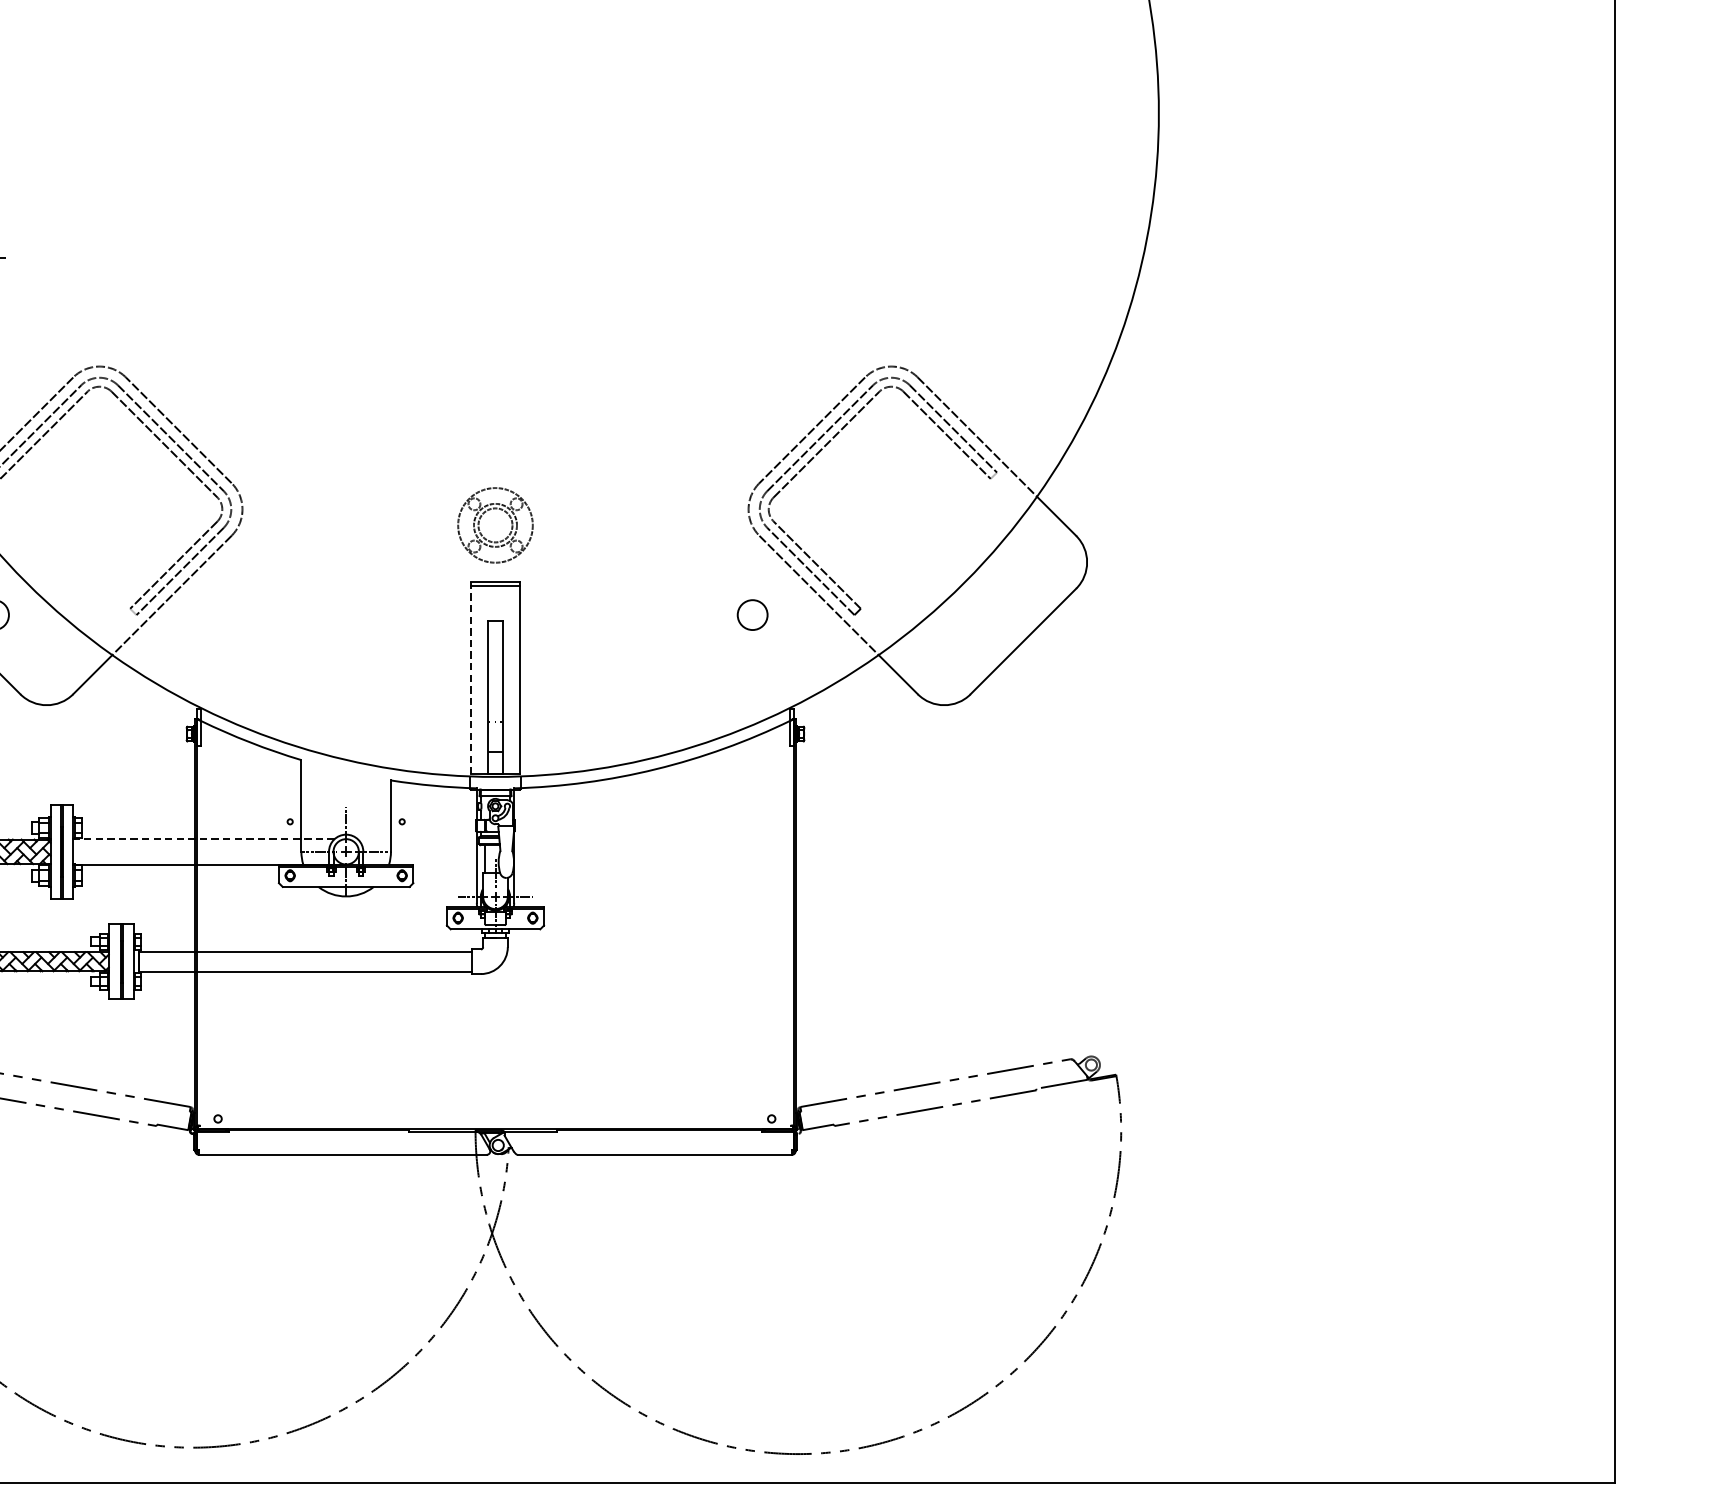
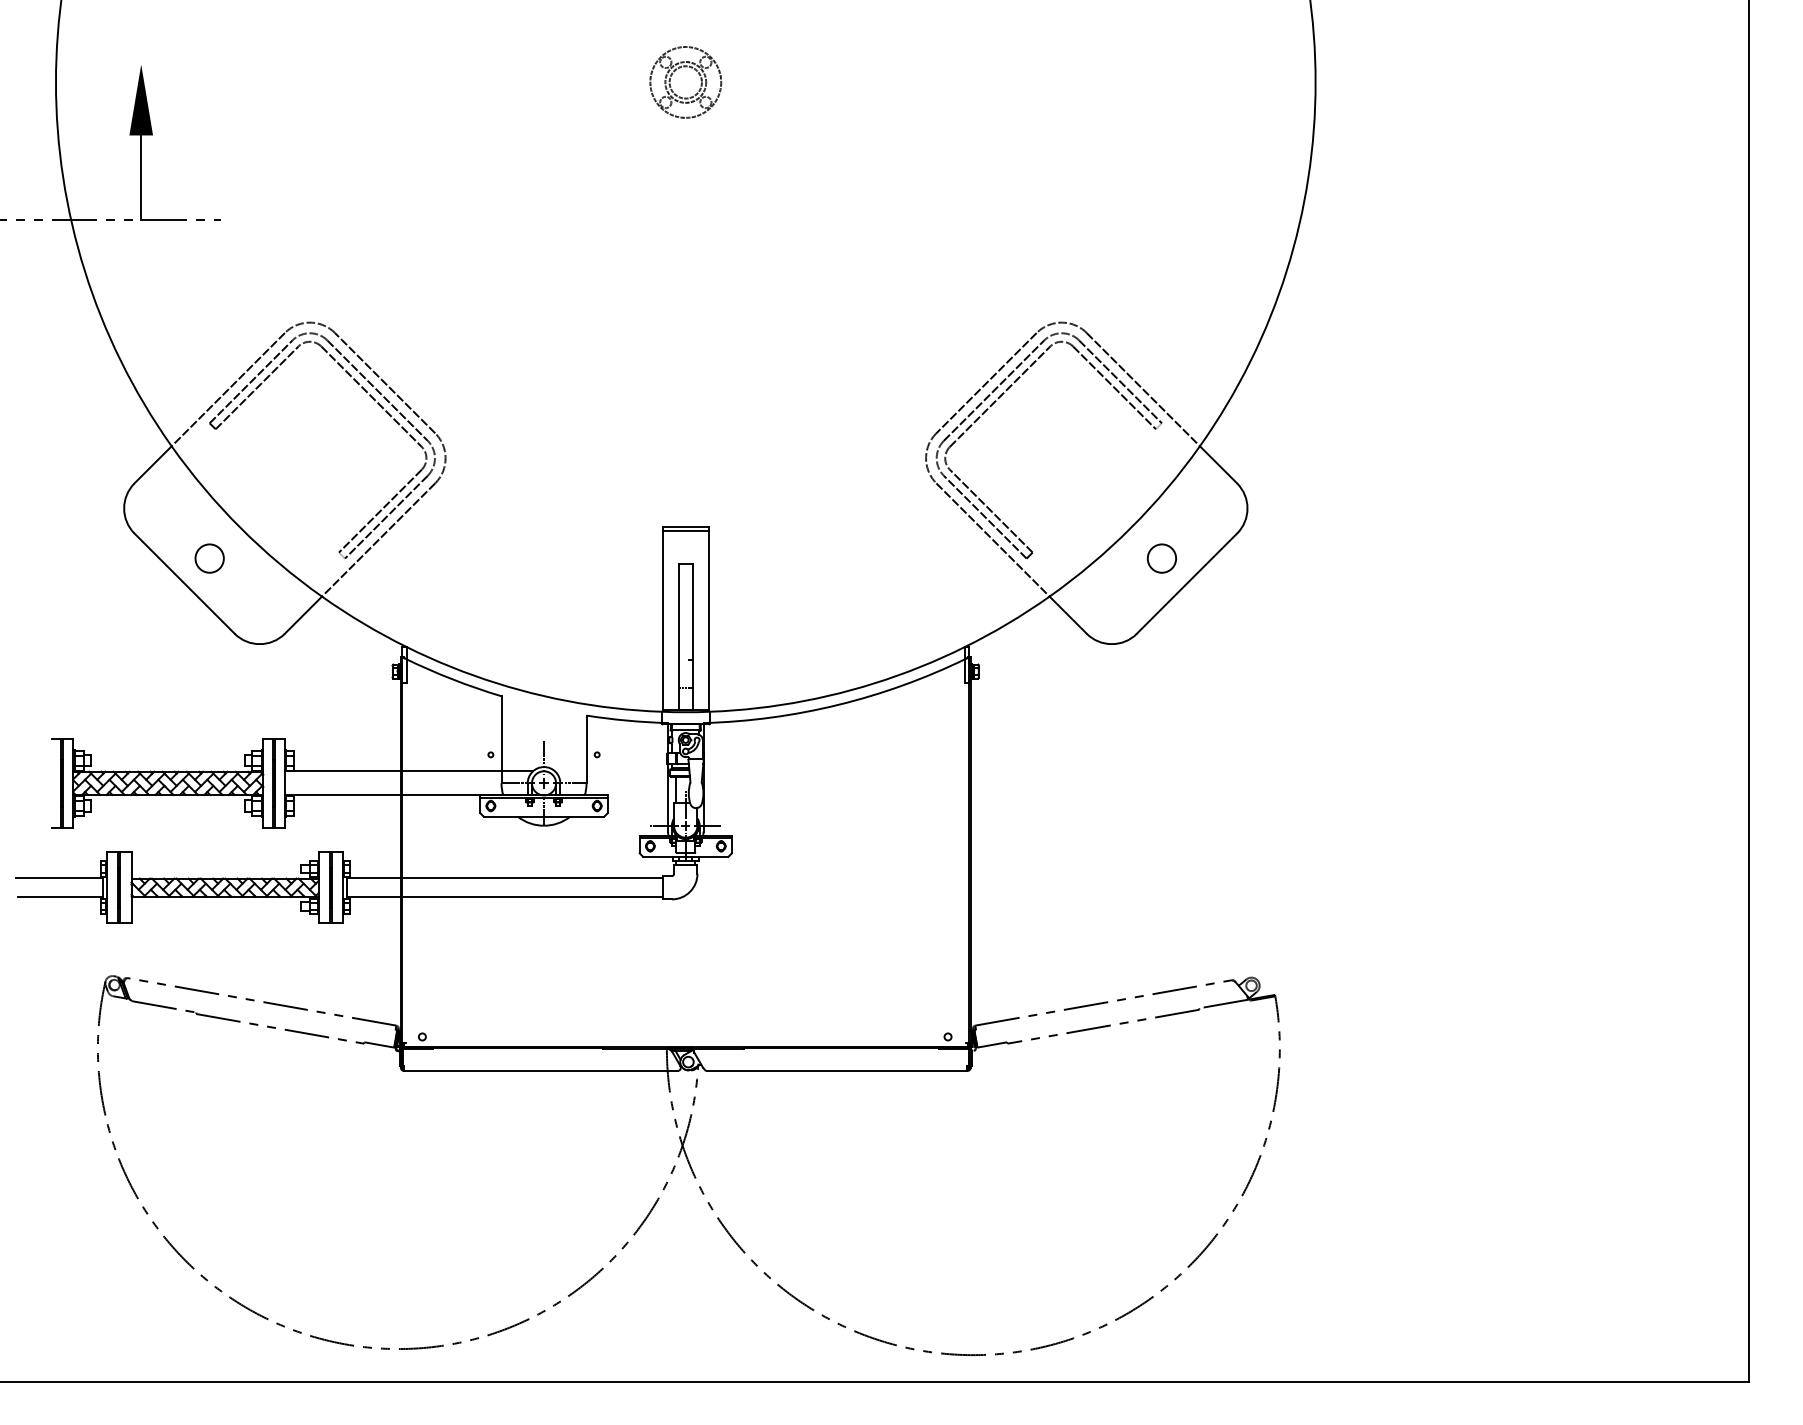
part: (480, 529) -> (671, 86), moved
circle: (752, 614) -> (1161, 558), moved
line: (470, 679) -> (662, 619), dashed -> solid
line: (203, 839) -> (408, 771), dashed -> solid

